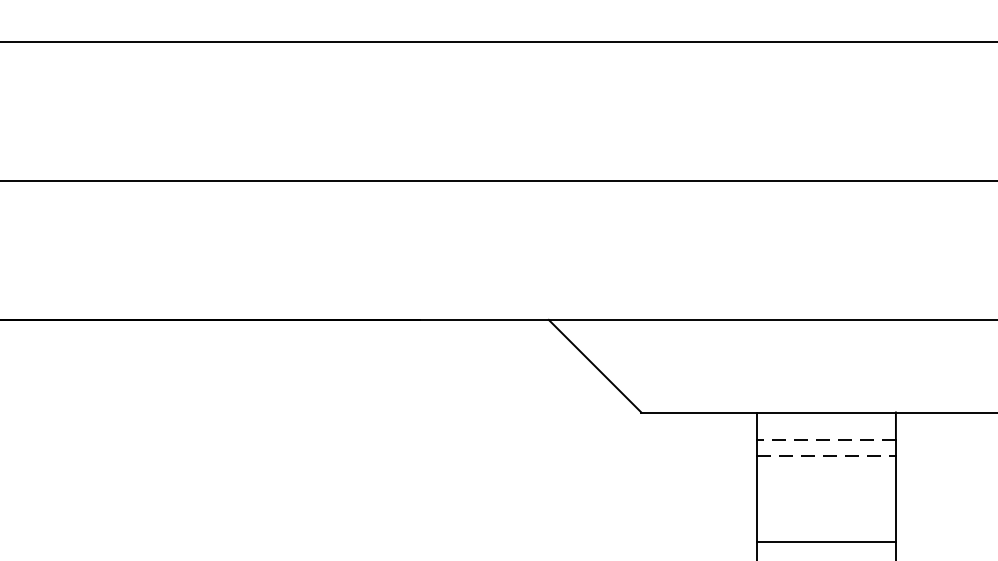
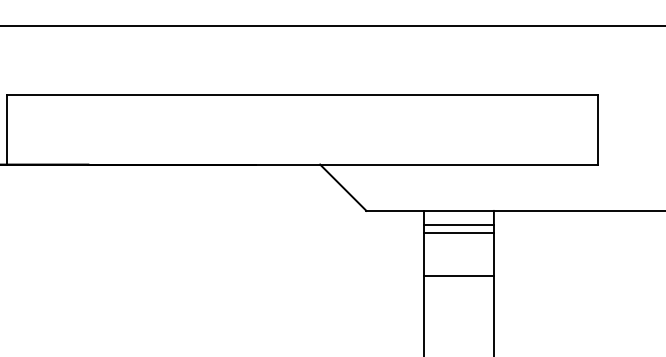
line: (827, 439) -> (459, 224), dashed -> solid
line: (827, 455) -> (459, 232), dashed -> solid

